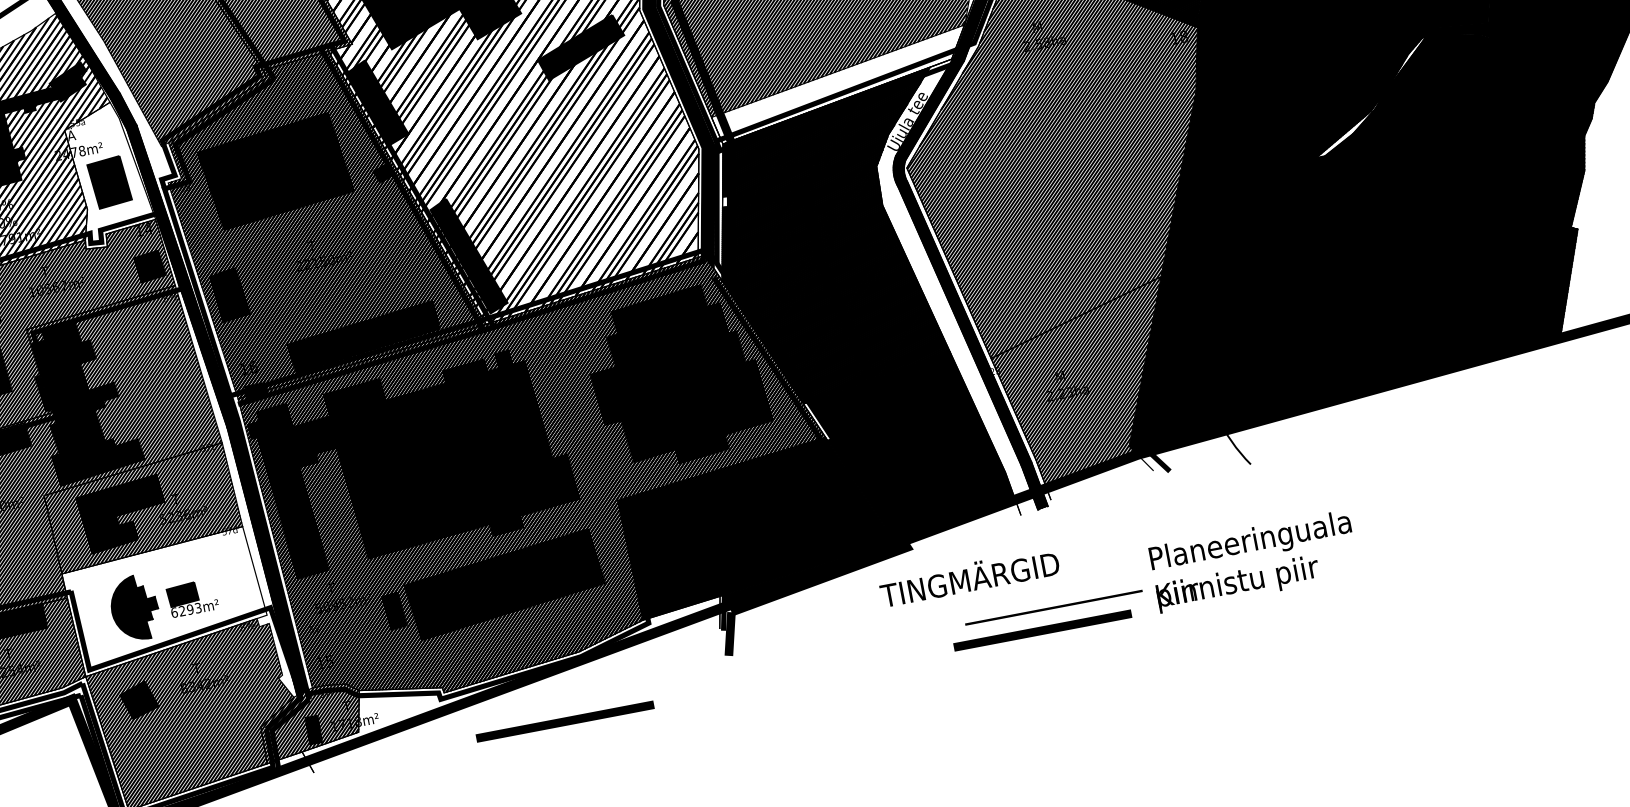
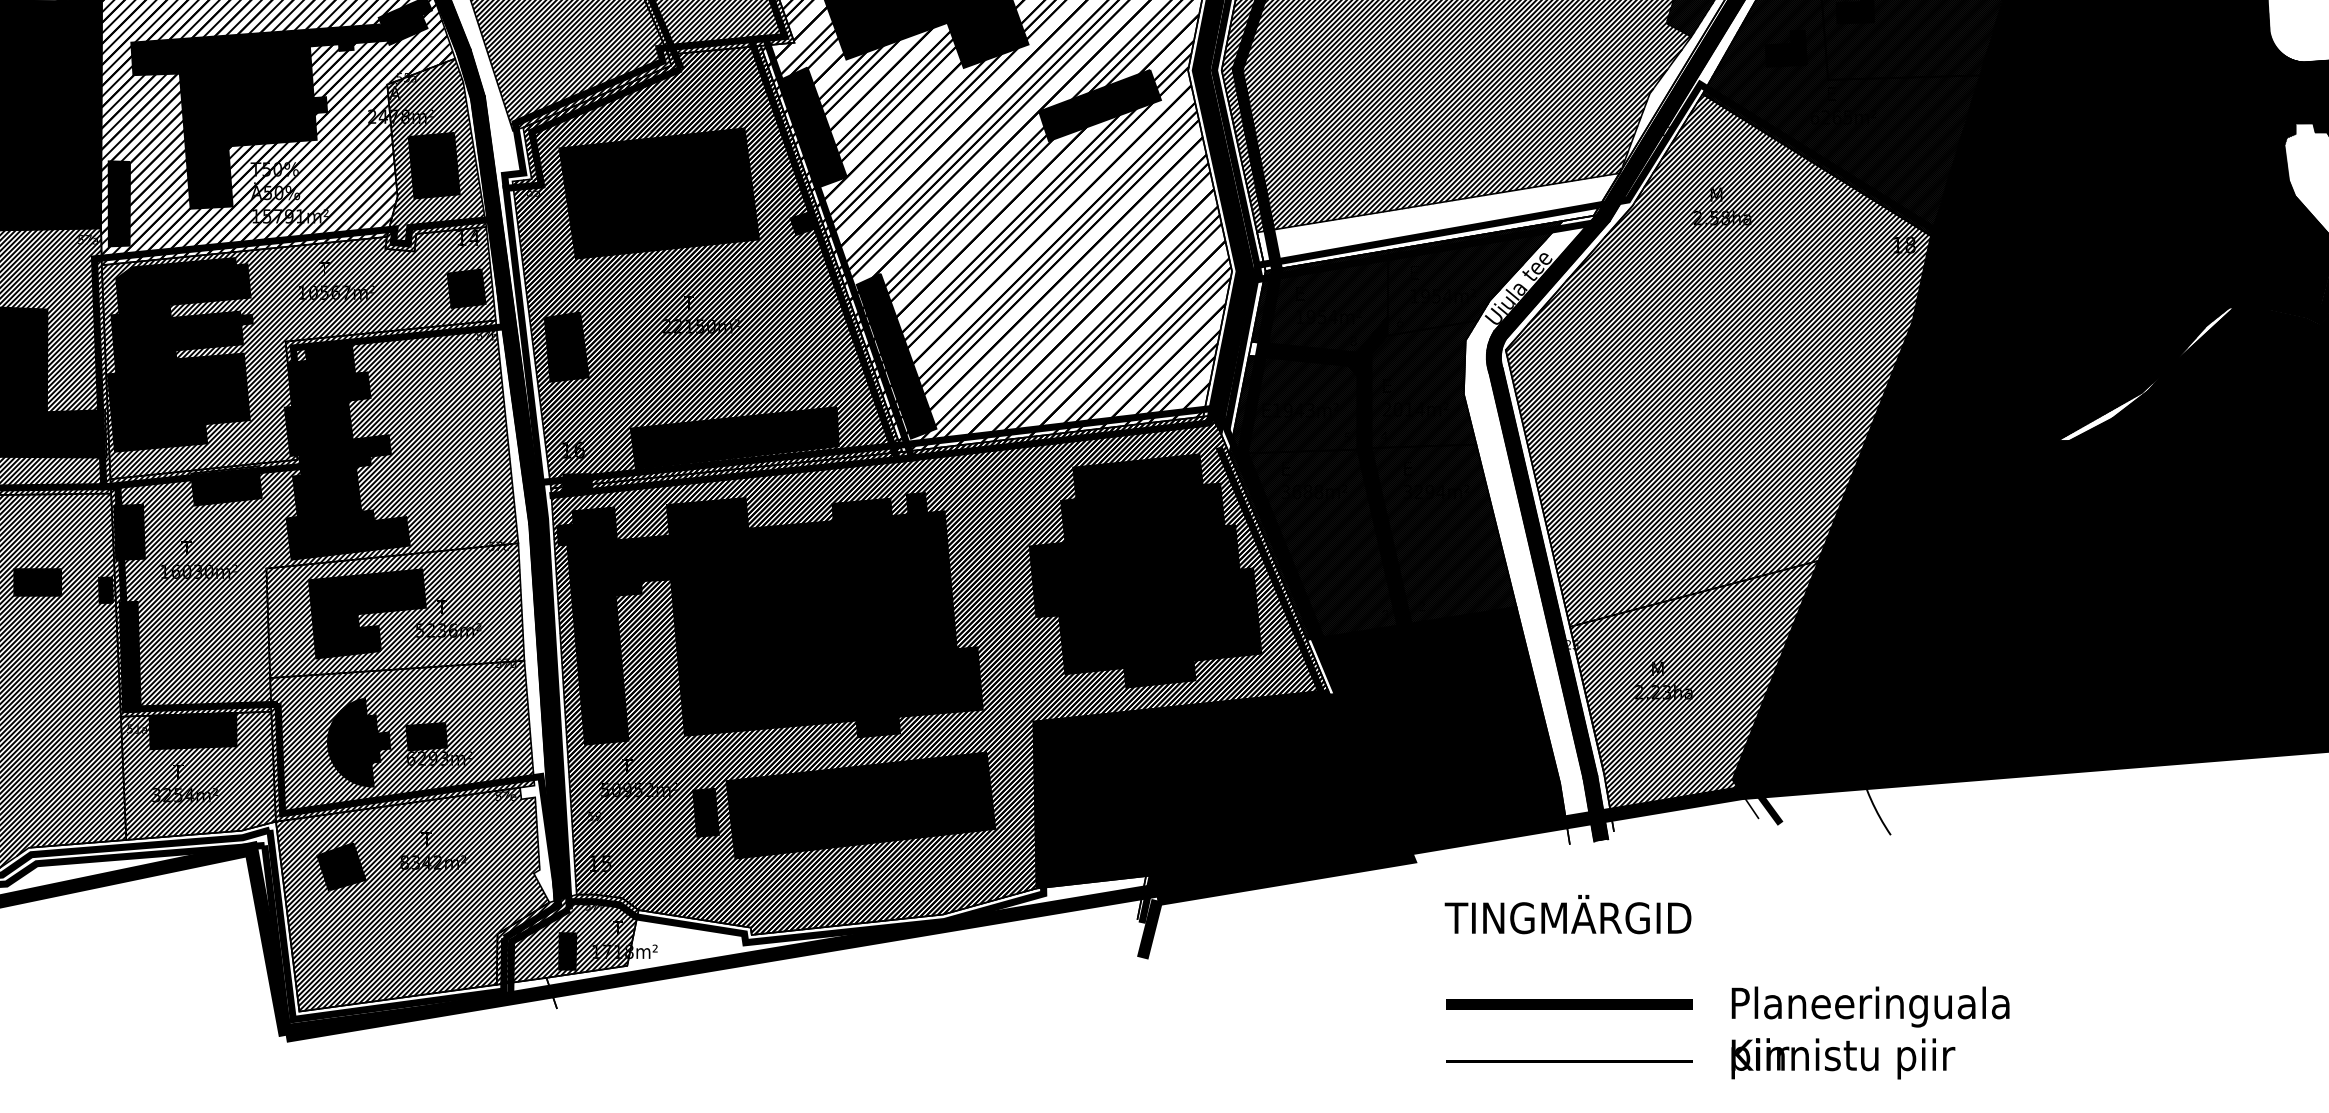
hatch: (109, 174) -> (435, 154), added
text: (1254, 561) -> (1870, 1032), moved
text: (969, 577) -> (1567, 914), moved
hatch: (165, 600) -> (402, 740), added
line: (1053, 607) -> (1569, 1061), moved
line: (565, 721) -> (906, 1004), removed

